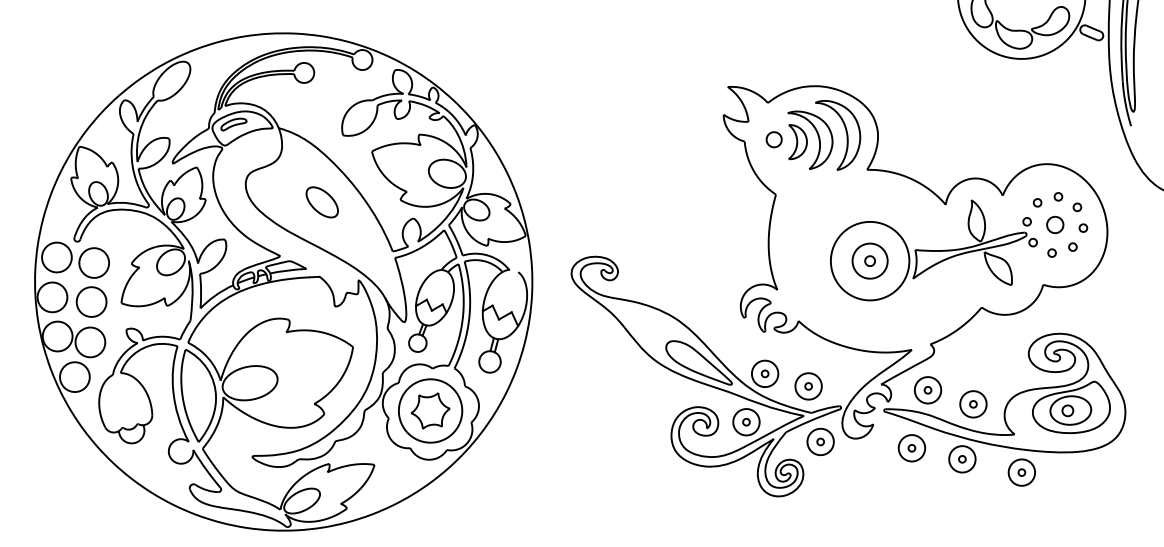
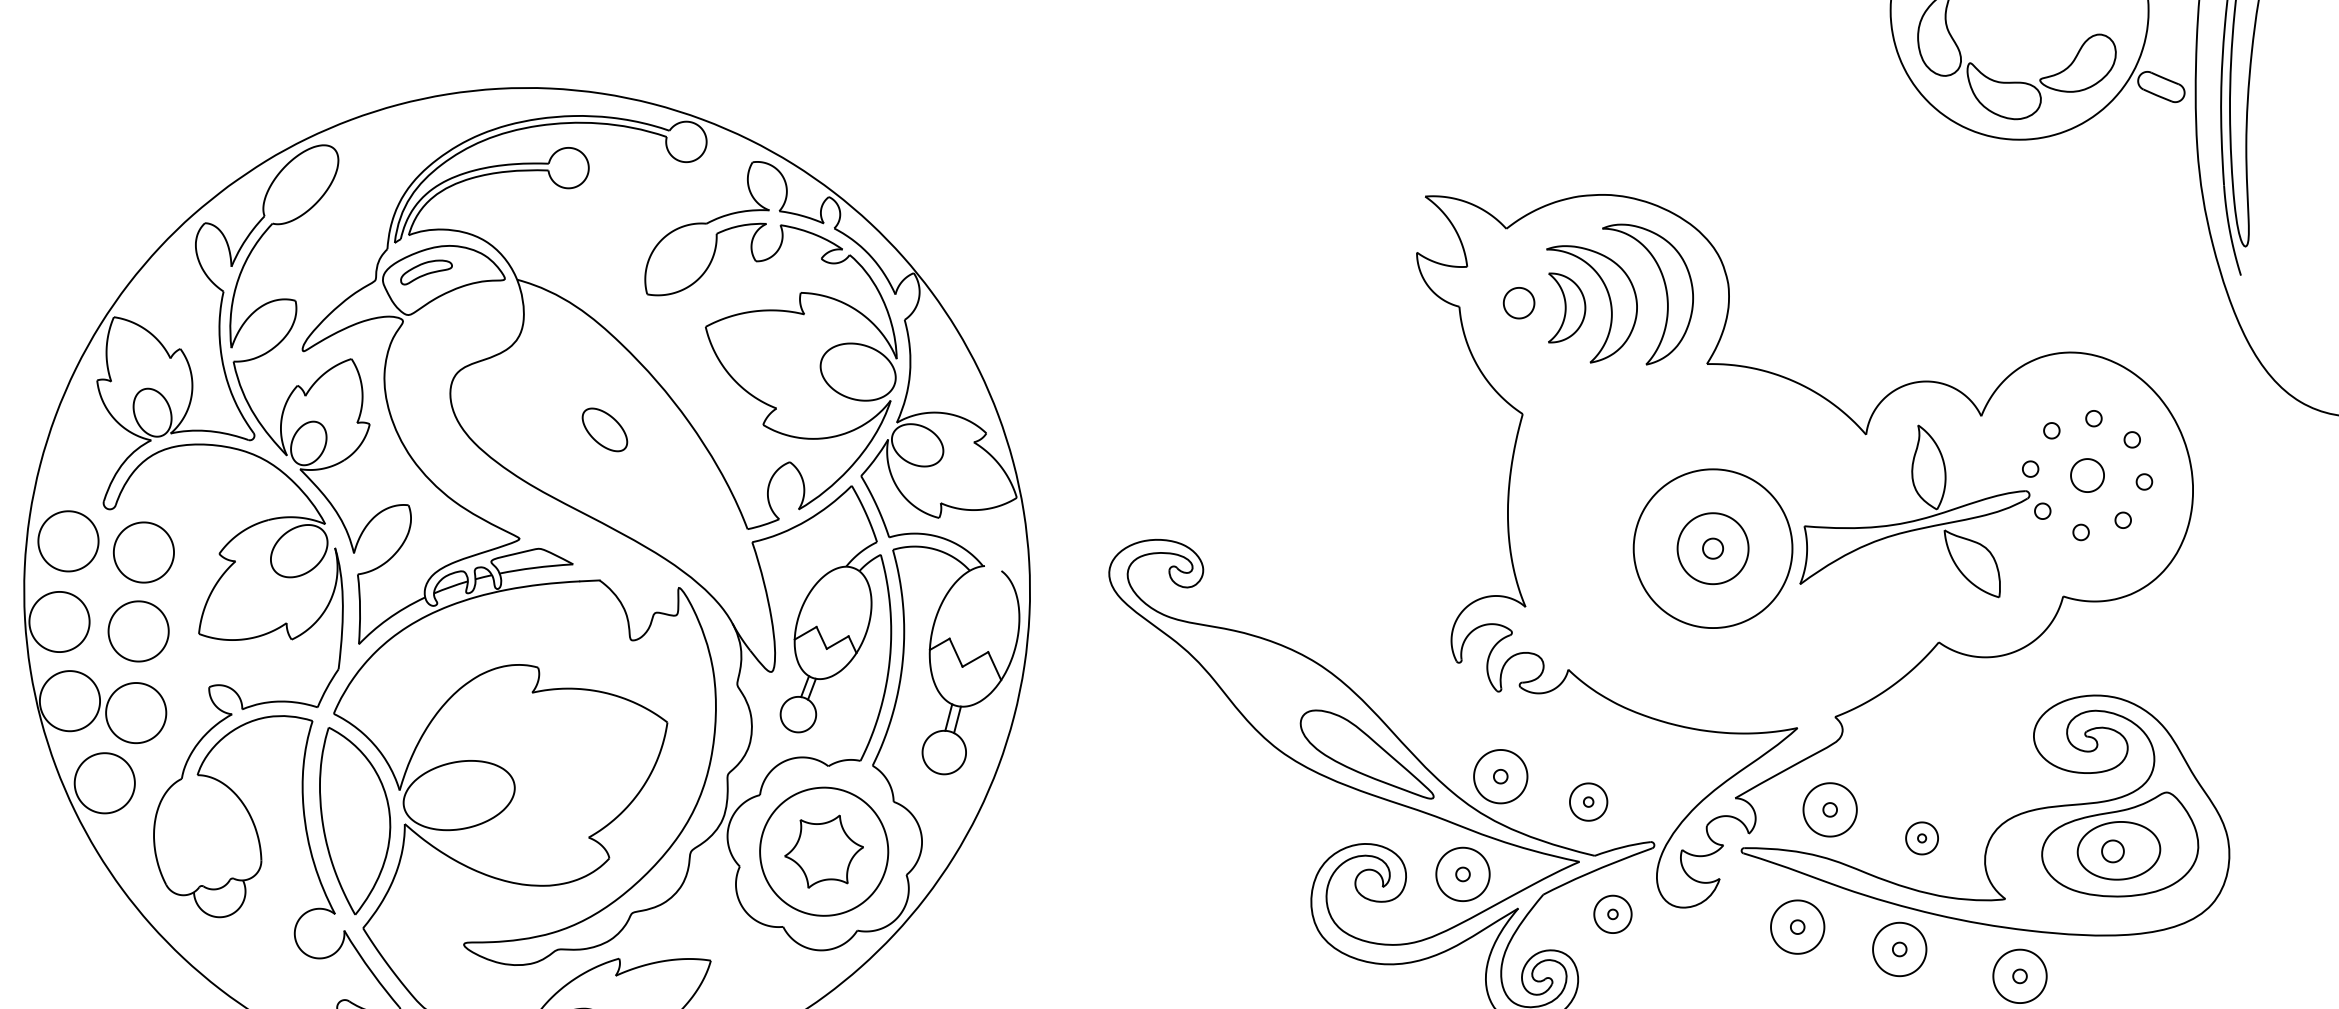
part: (321, 202) -> (603, 430), size x0.7
part: (808, 386) -> (1588, 802), size x0.7
part: (973, 404) -> (1922, 838), size x0.6
part: (820, 441) -> (1612, 913), size x0.7

